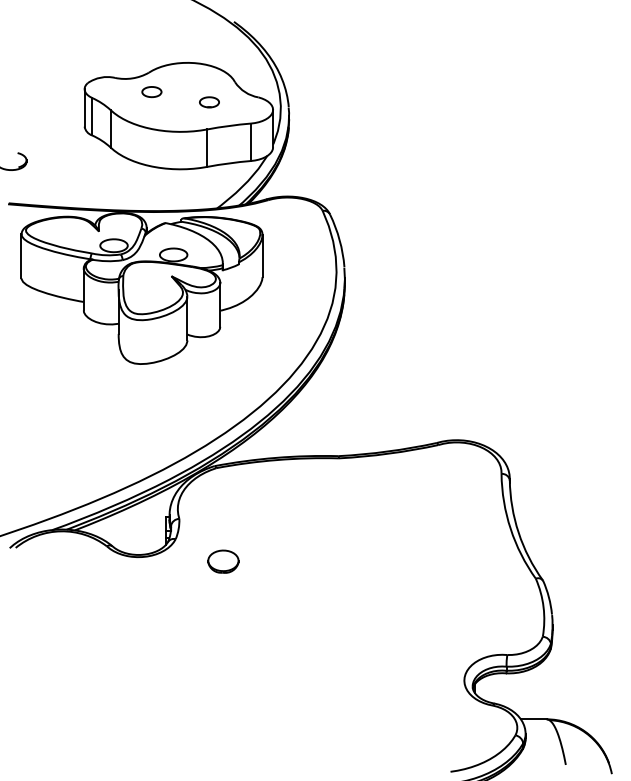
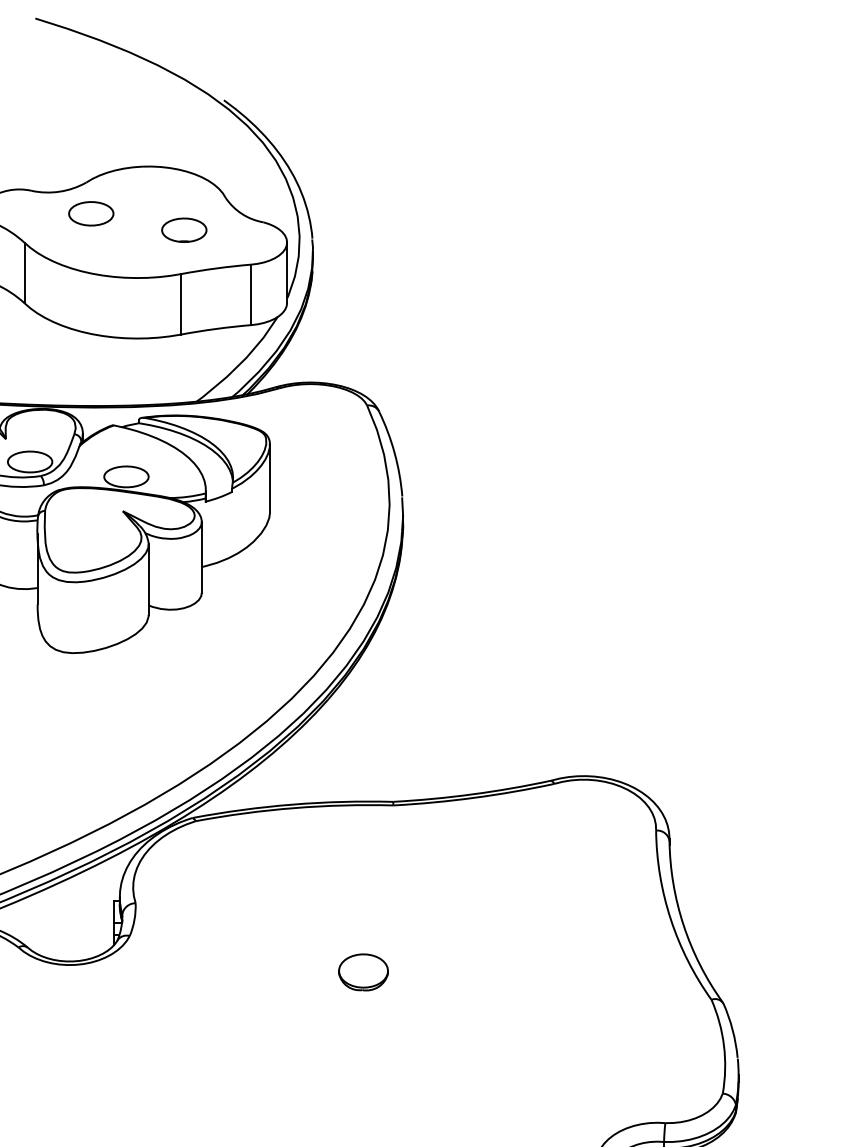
part: (151, 91) -> (90, 212), size x1.43
part: (209, 102) -> (184, 230), size x1.43
part: (223, 561) -> (363, 972), moved

